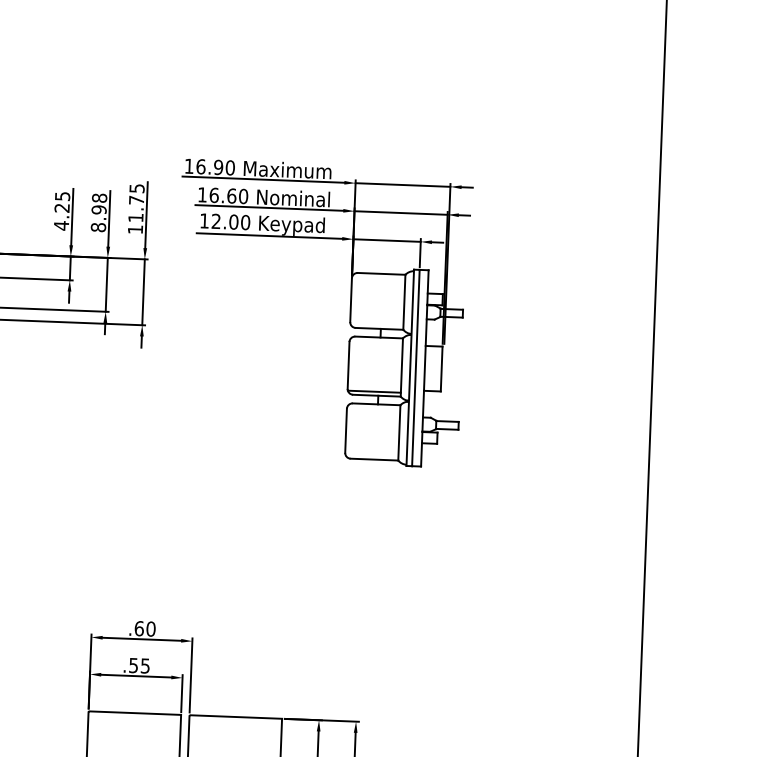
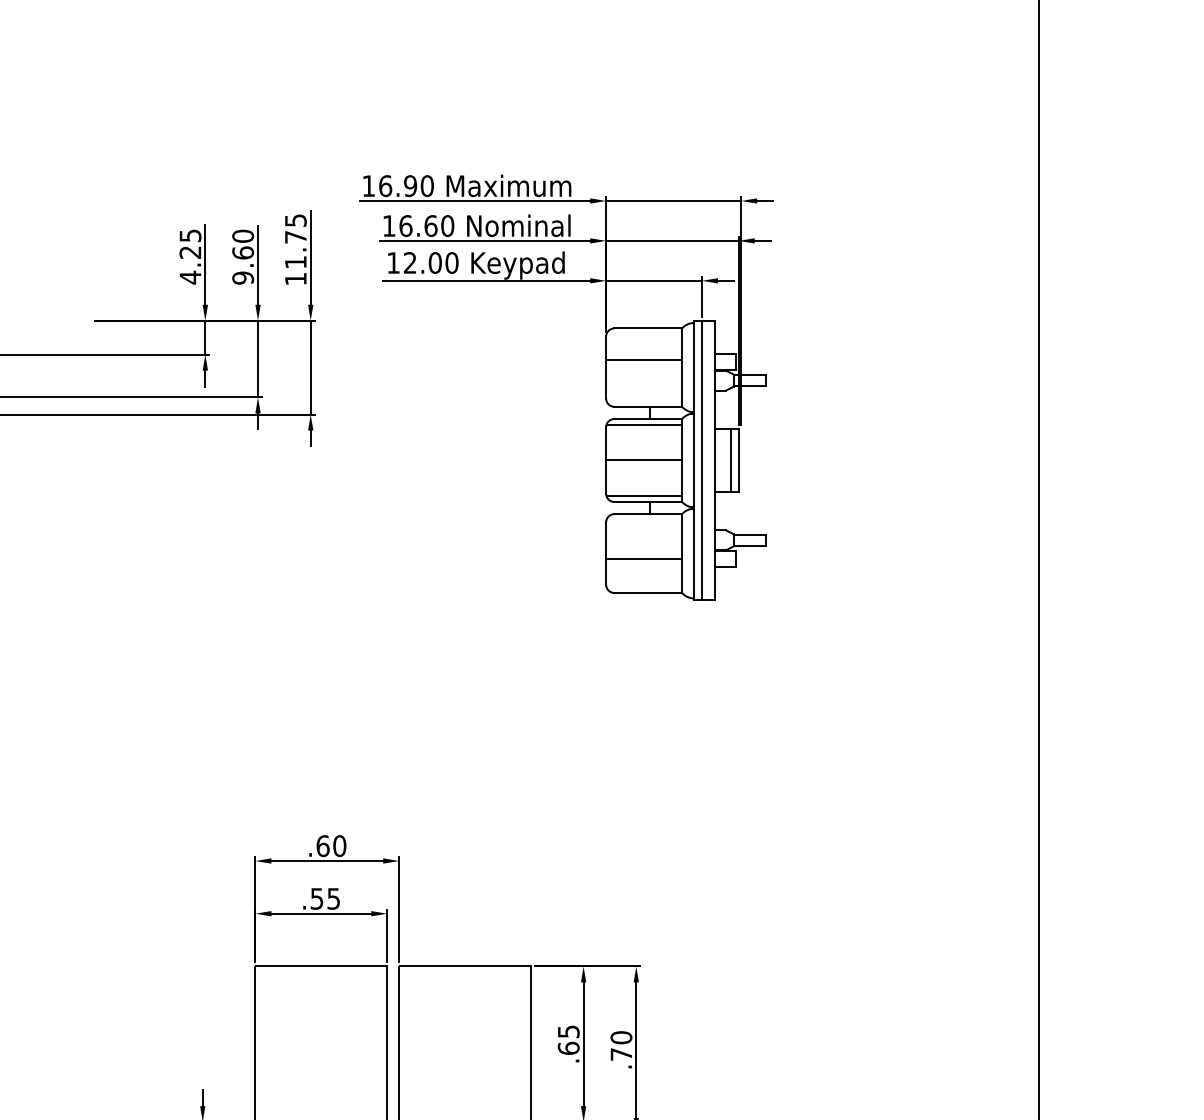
text: (99, 212) -> (243, 256), 8.98 -> 9.60
line: (378, 296) -> (644, 360), added
line: (376, 341) -> (644, 424), added
line: (375, 366) -> (644, 460), added
line: (435, 368) -> (730, 460), added
line: (372, 436) -> (644, 559), added

